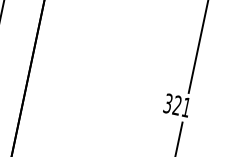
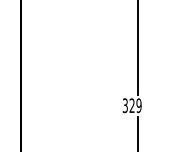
text: (185, 107) -> (138, 105), 321 -> 329

